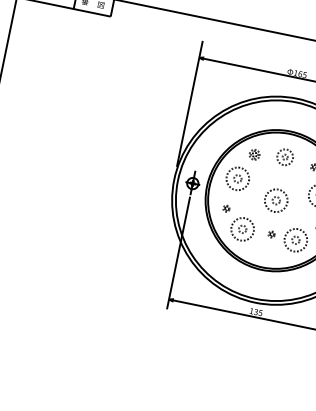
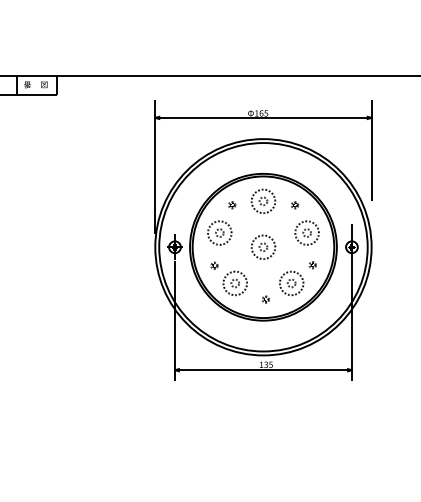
part: (255, 155) -> (232, 205), size x0.62
part: (285, 156) -> (263, 200), size x1.43
part: (271, 234) -> (265, 299), moved

